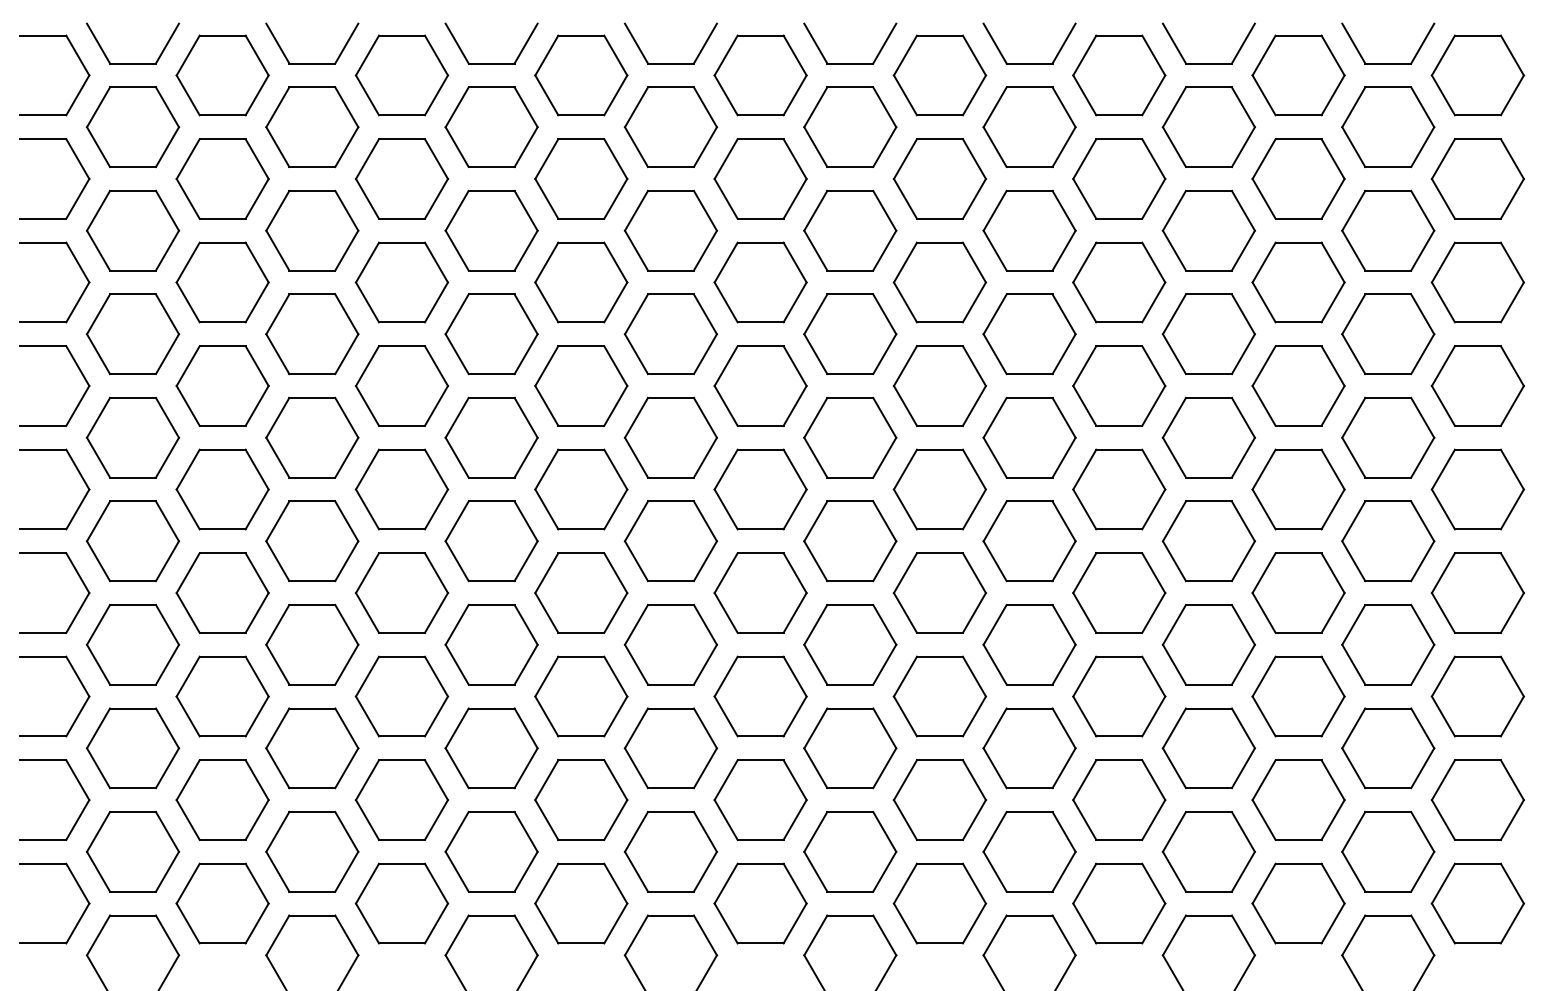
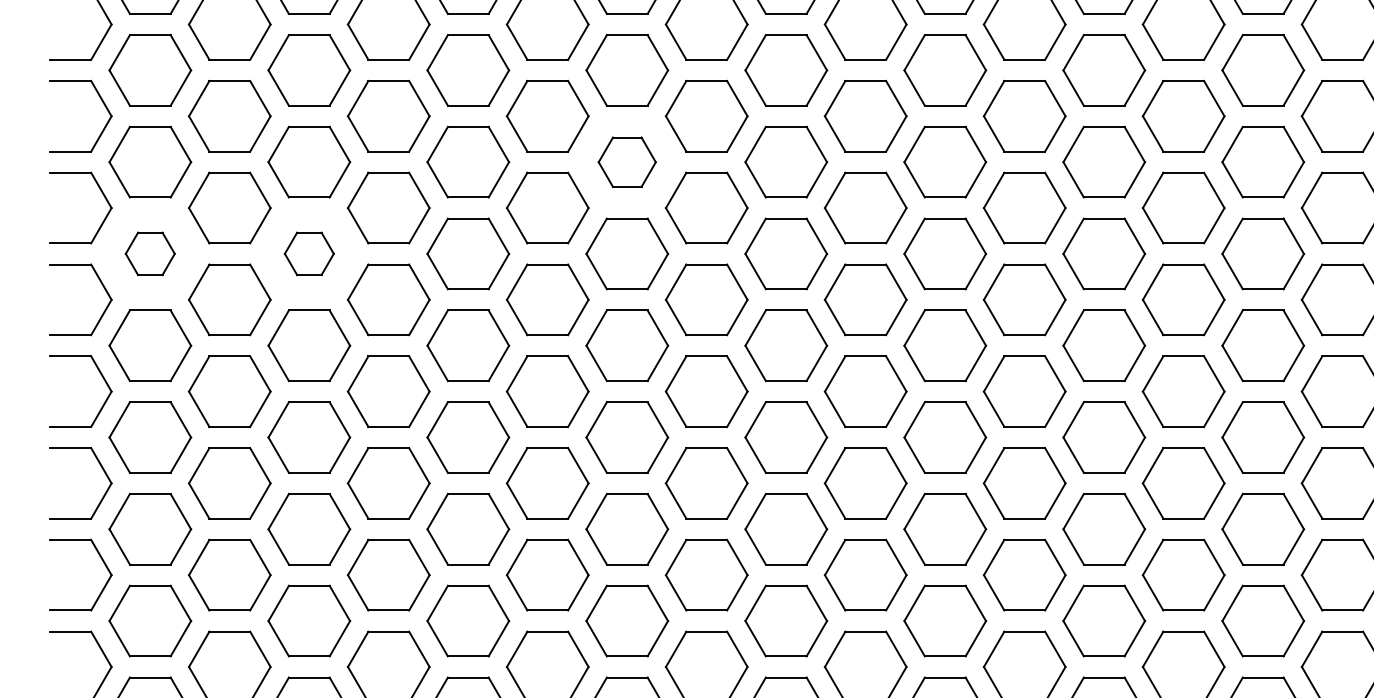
part: (670, 334) -> (626, 162), size x0.7
part: (132, 437) -> (149, 253), size x0.6
part: (312, 437) -> (309, 253), size x0.6

